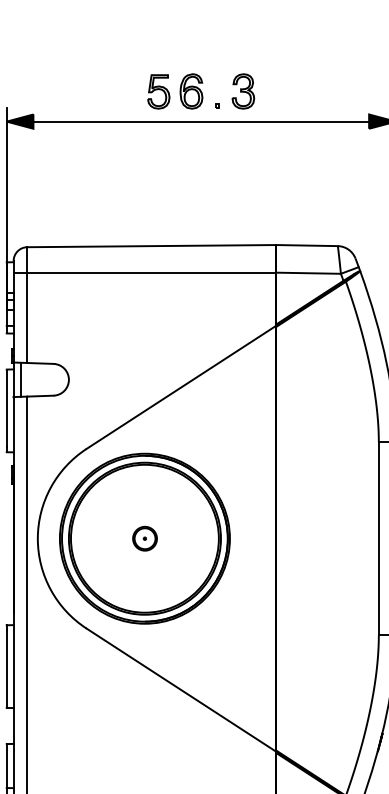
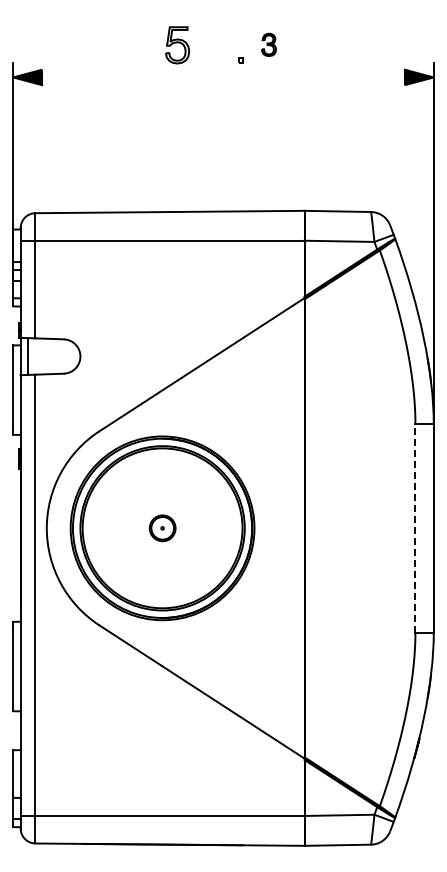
part: (191, 91) -> (212, 44), removed
part: (242, 91) -> (268, 44), size x0.6
line: (201, 121) -> (223, 77), removed
line: (378, 537) -> (415, 527), solid -> dashed

